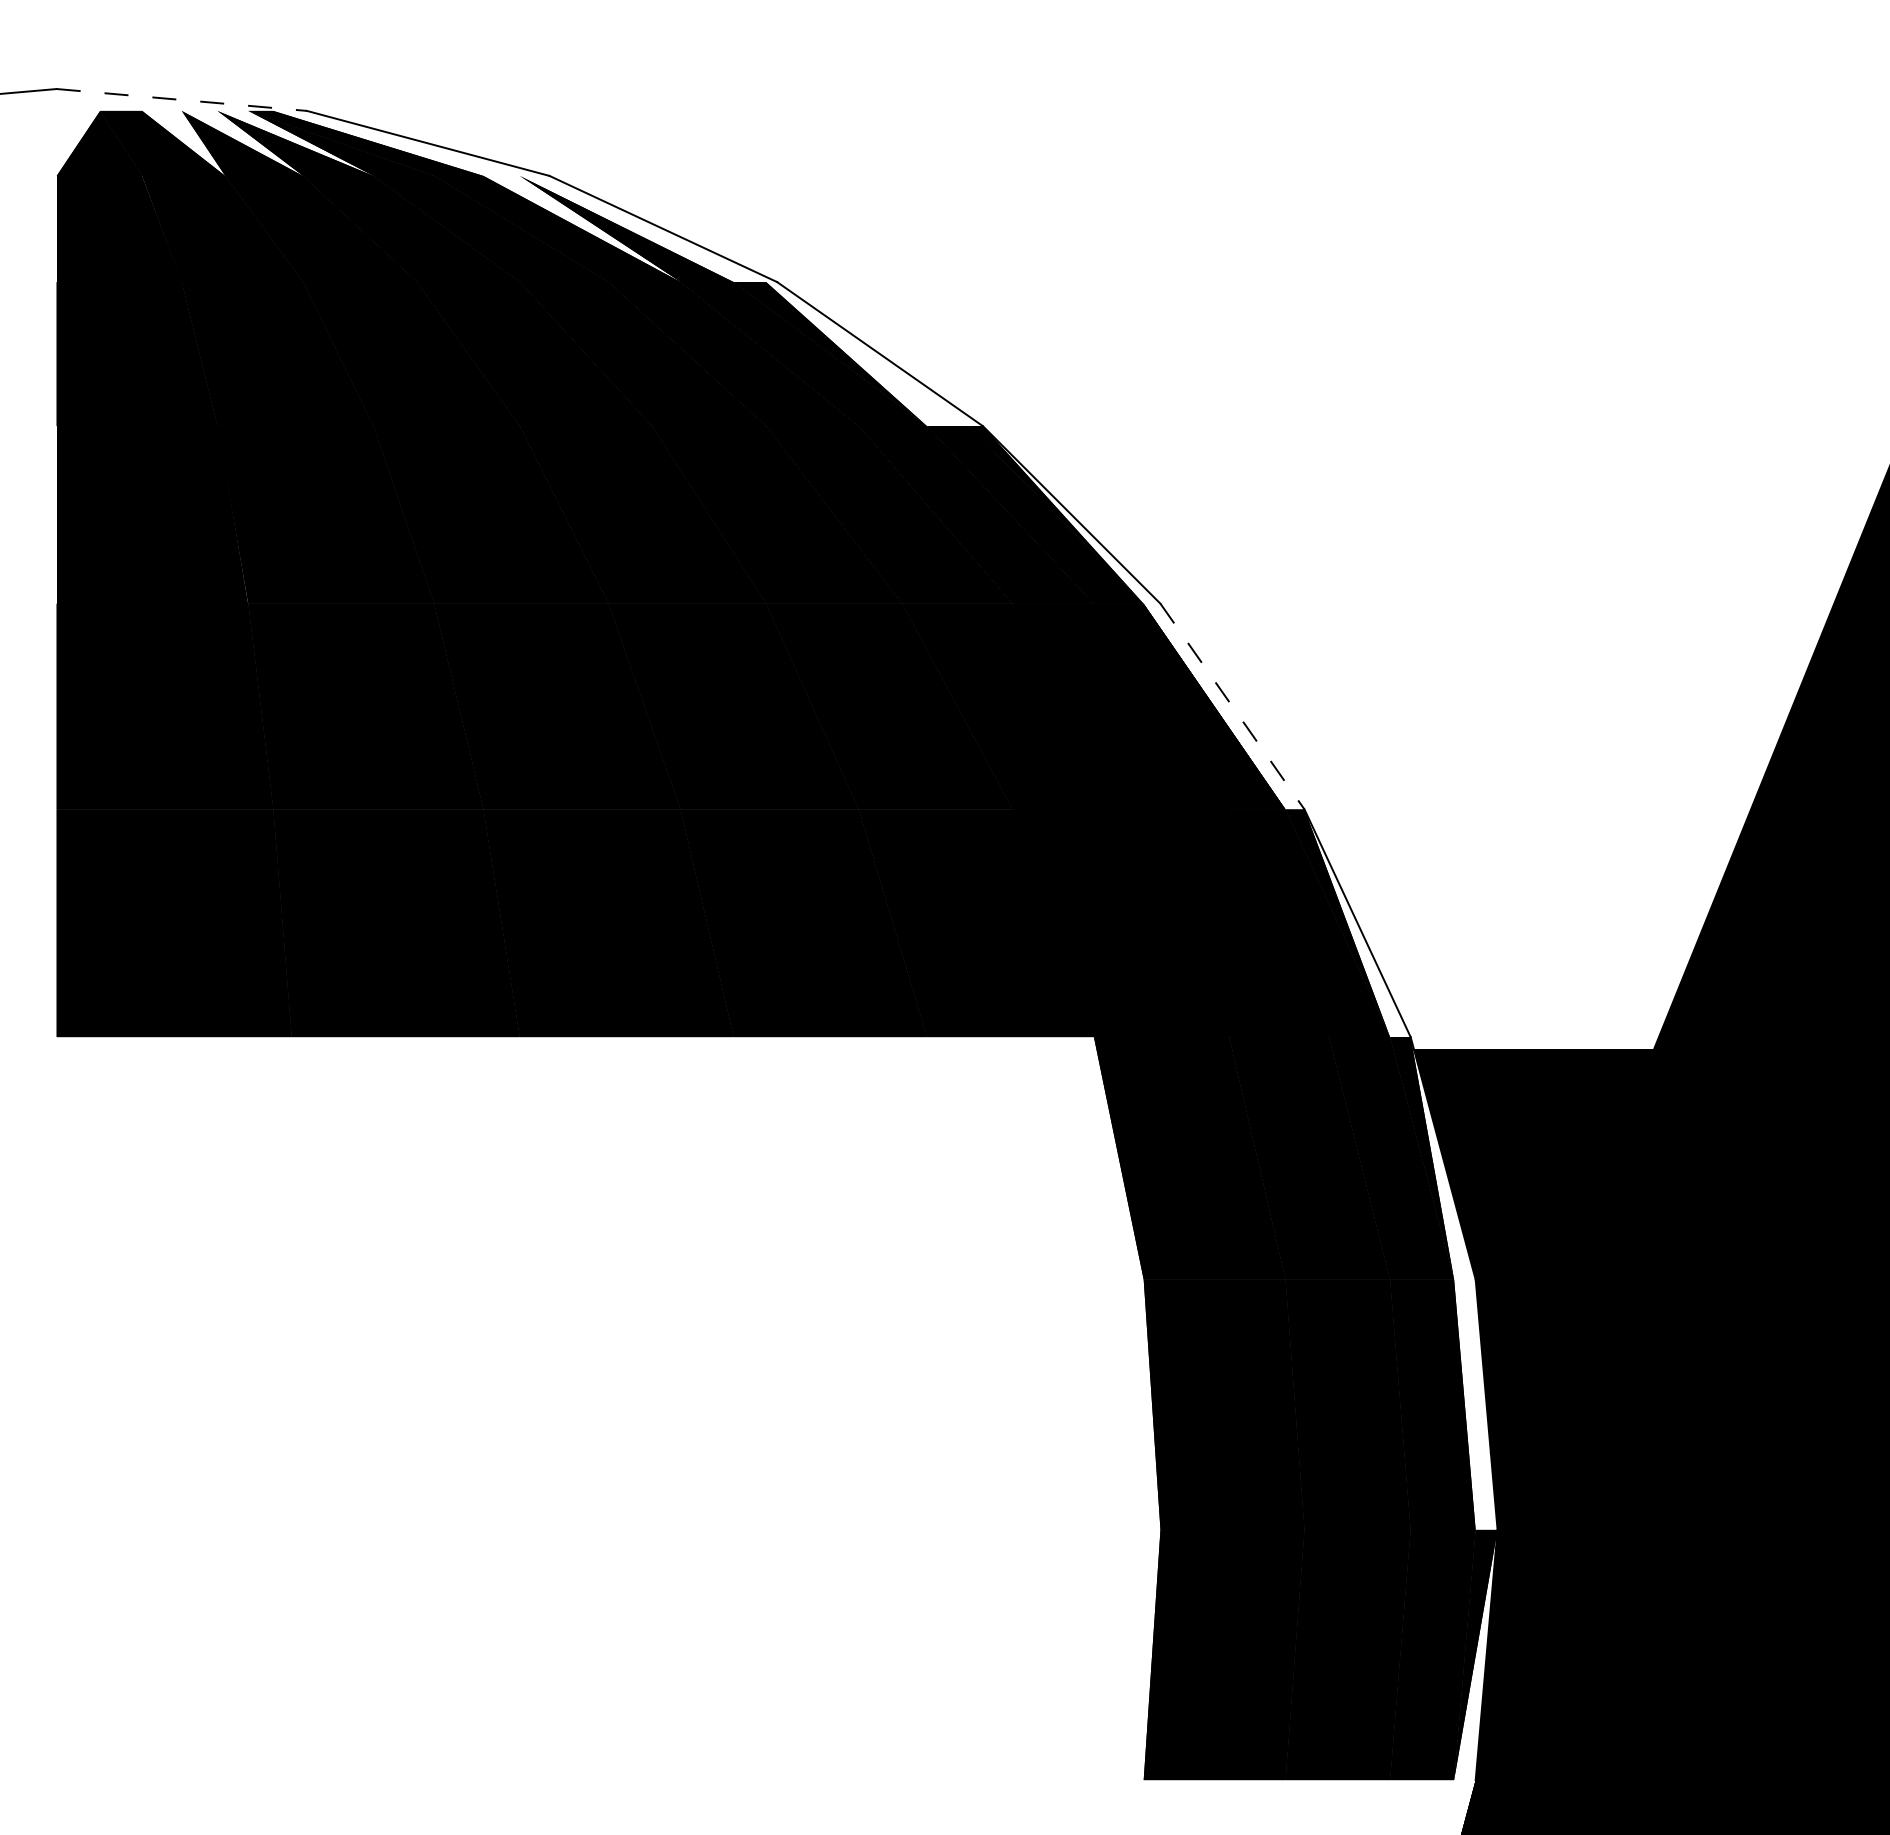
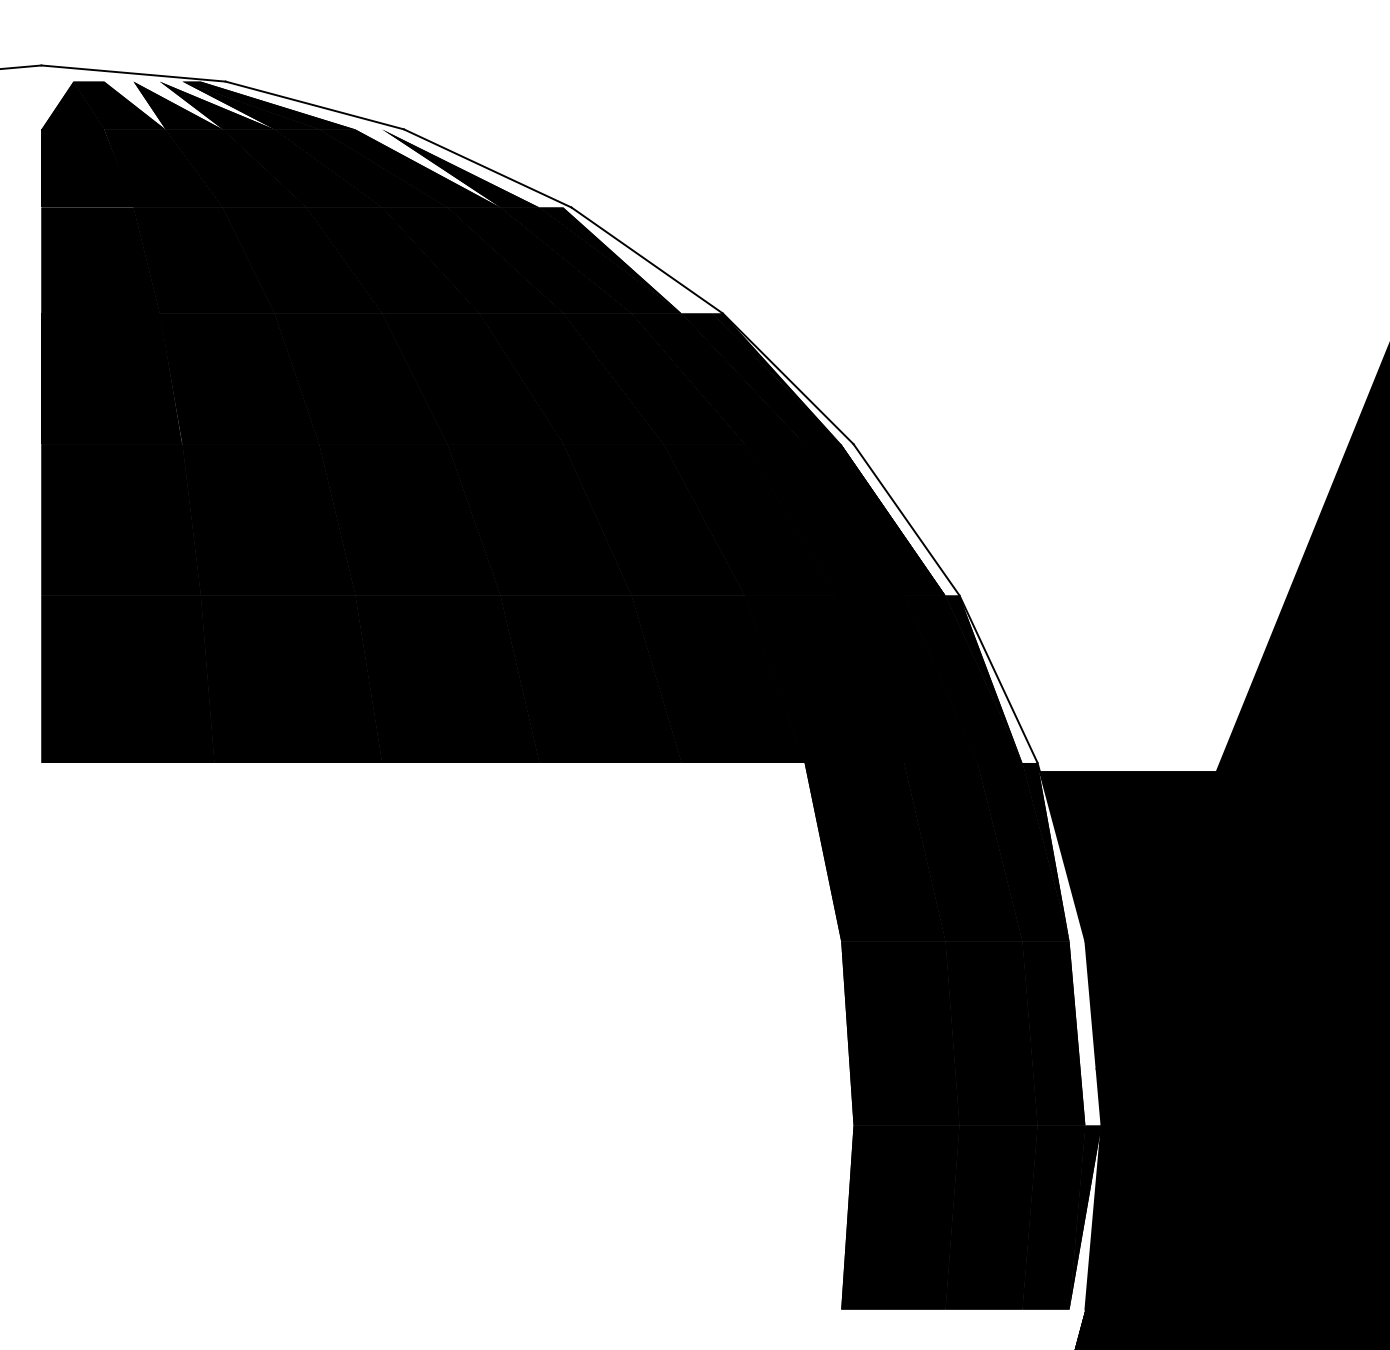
line: (181, 99) -> (133, 73), dashed -> solid
line: (1232, 706) -> (906, 519), dashed -> solid

